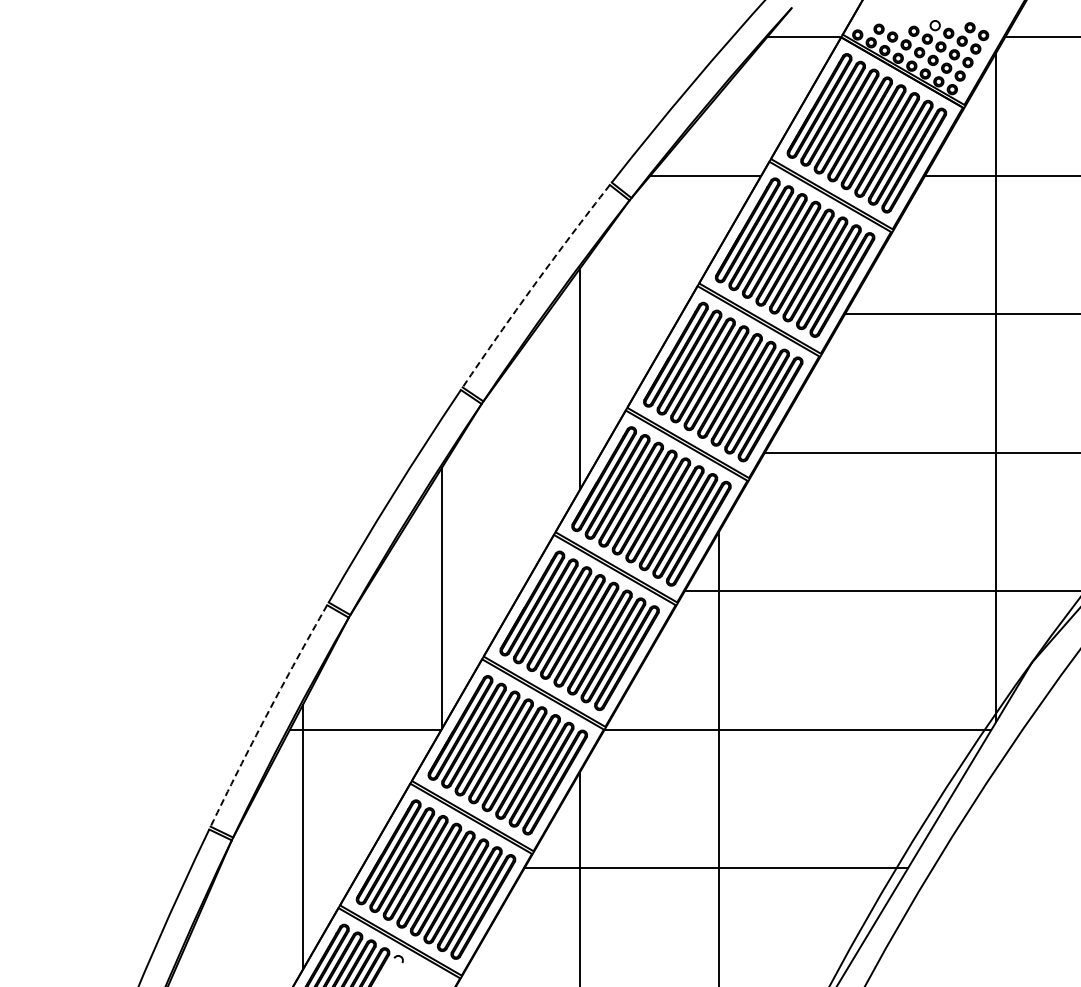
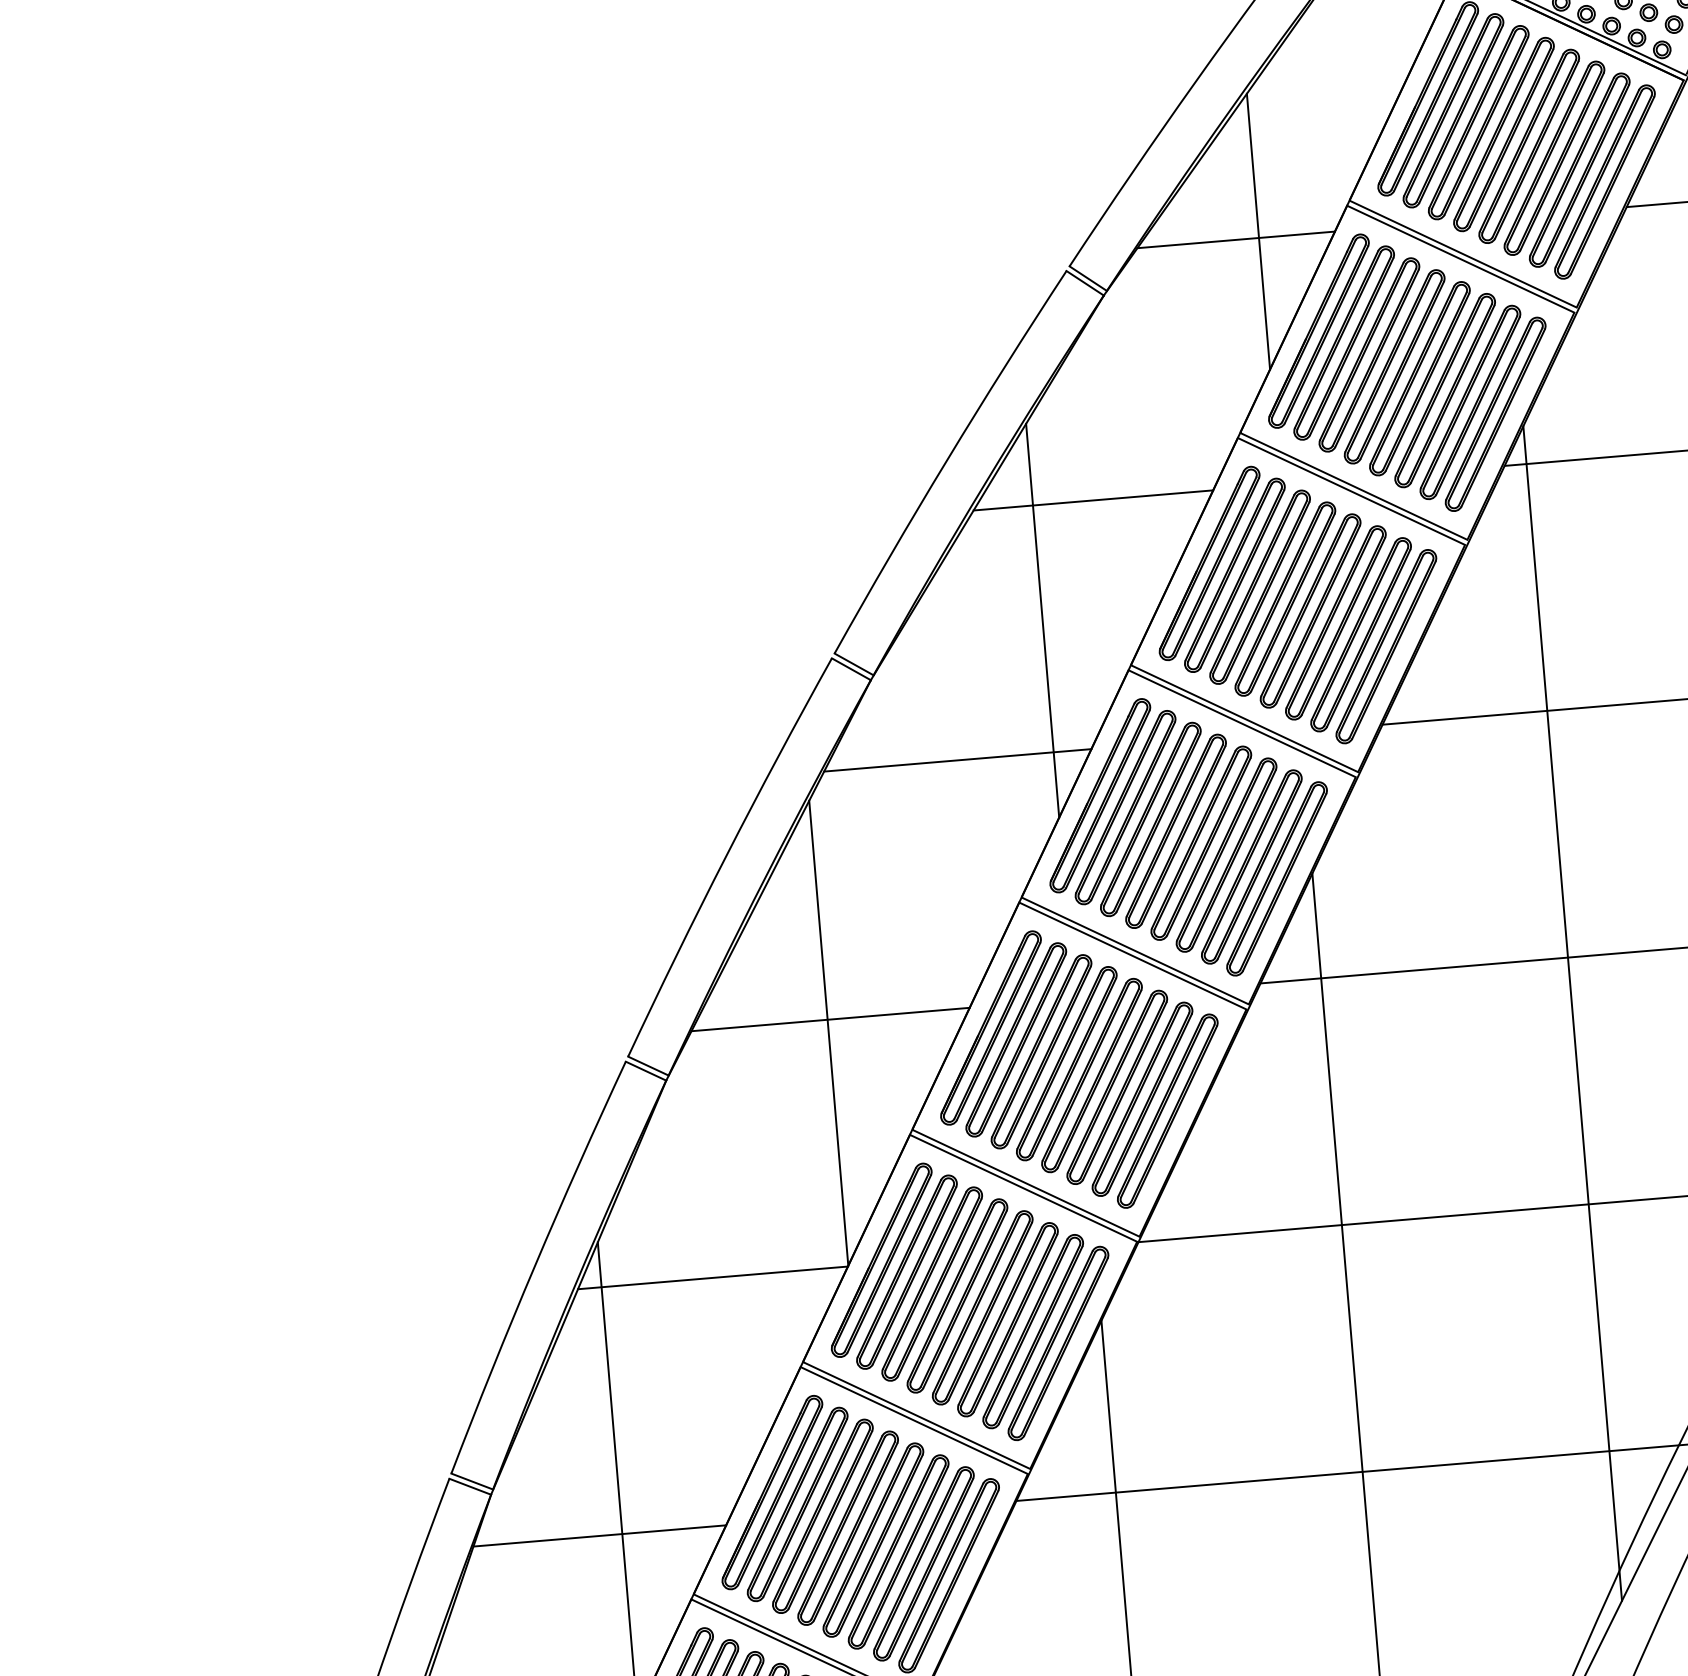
line: (718, 171) -> (1257, 230), added
arc: (534, 284) -> (947, 459), dashed -> solid
line: (613, 314) -> (1092, 501), added
line: (526, 452) -> (958, 759), added
line: (443, 591) -> (830, 1019), added
line: (857, 622) -> (1572, 1013), added
arc: (266, 714) -> (534, 1265), dashed -> solid
line: (290, 868) -> (599, 1536), added

